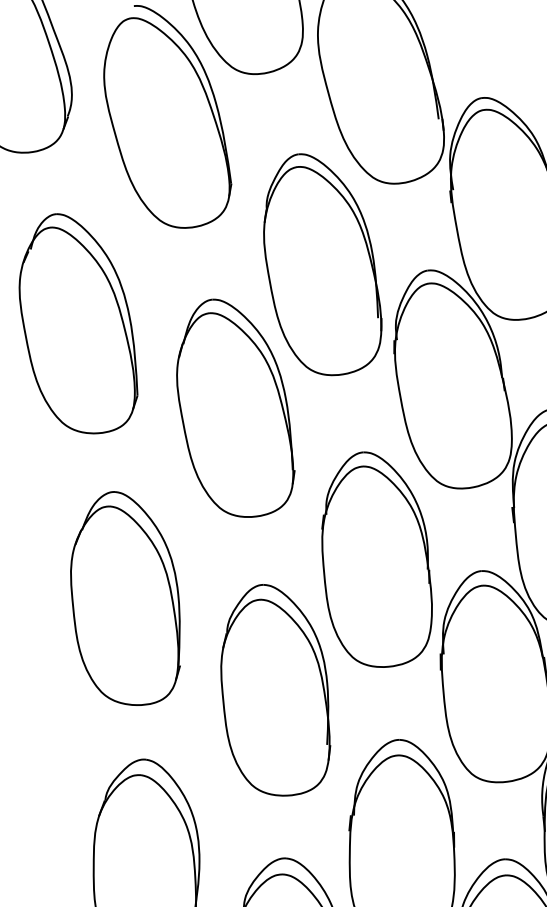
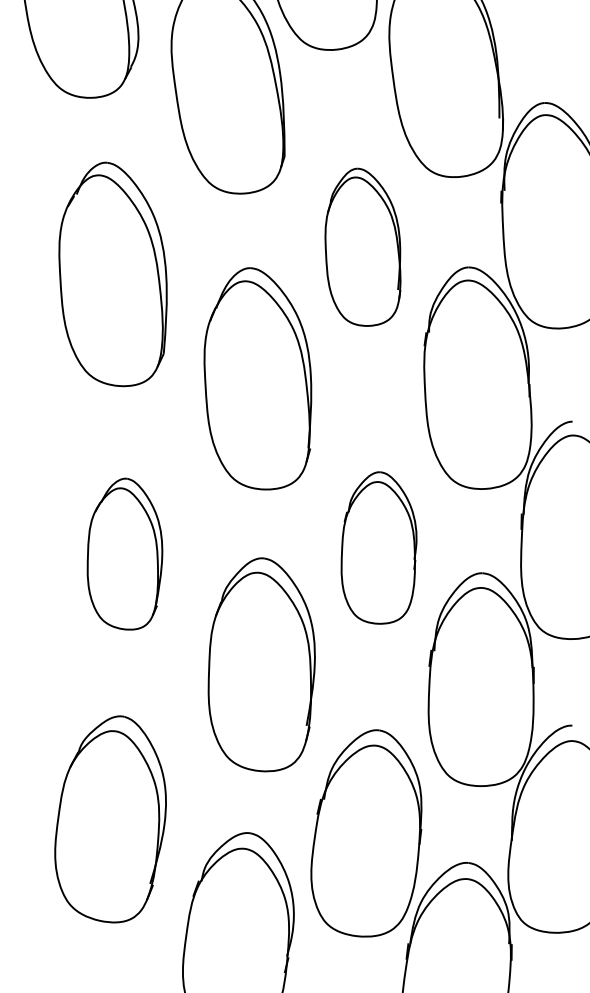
part: (320, 264) -> (362, 247), size x0.7
part: (375, 559) -> (378, 547), size x0.7
part: (124, 598) -> (124, 553), size x0.7

